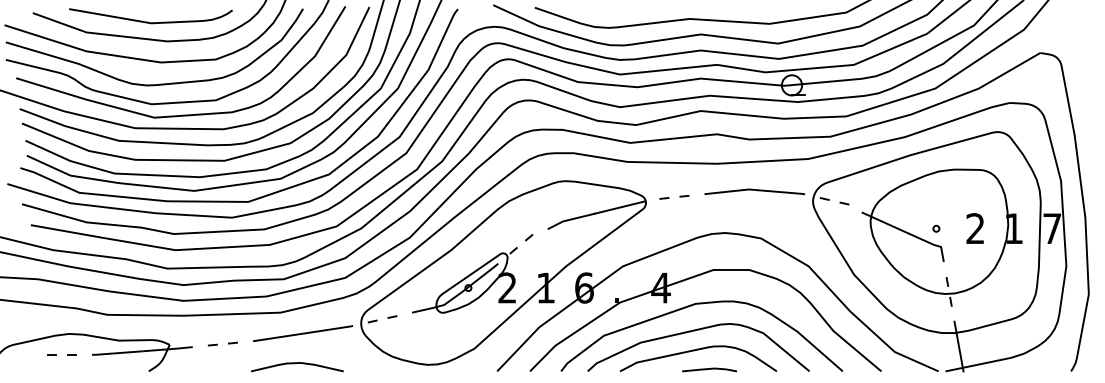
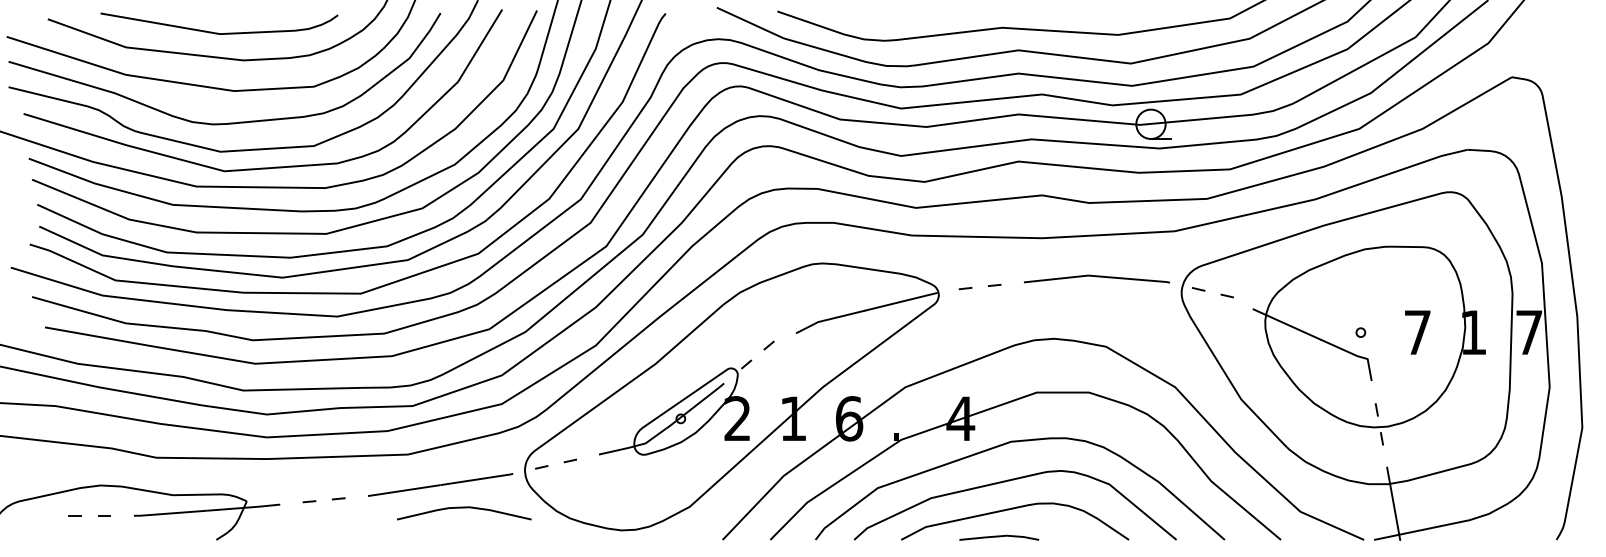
text: (975, 228) -> (1417, 332), 2 -> 7
curve: (295, 364) -> (461, 509), moved
line: (709, 369) -> (999, 537), moved

